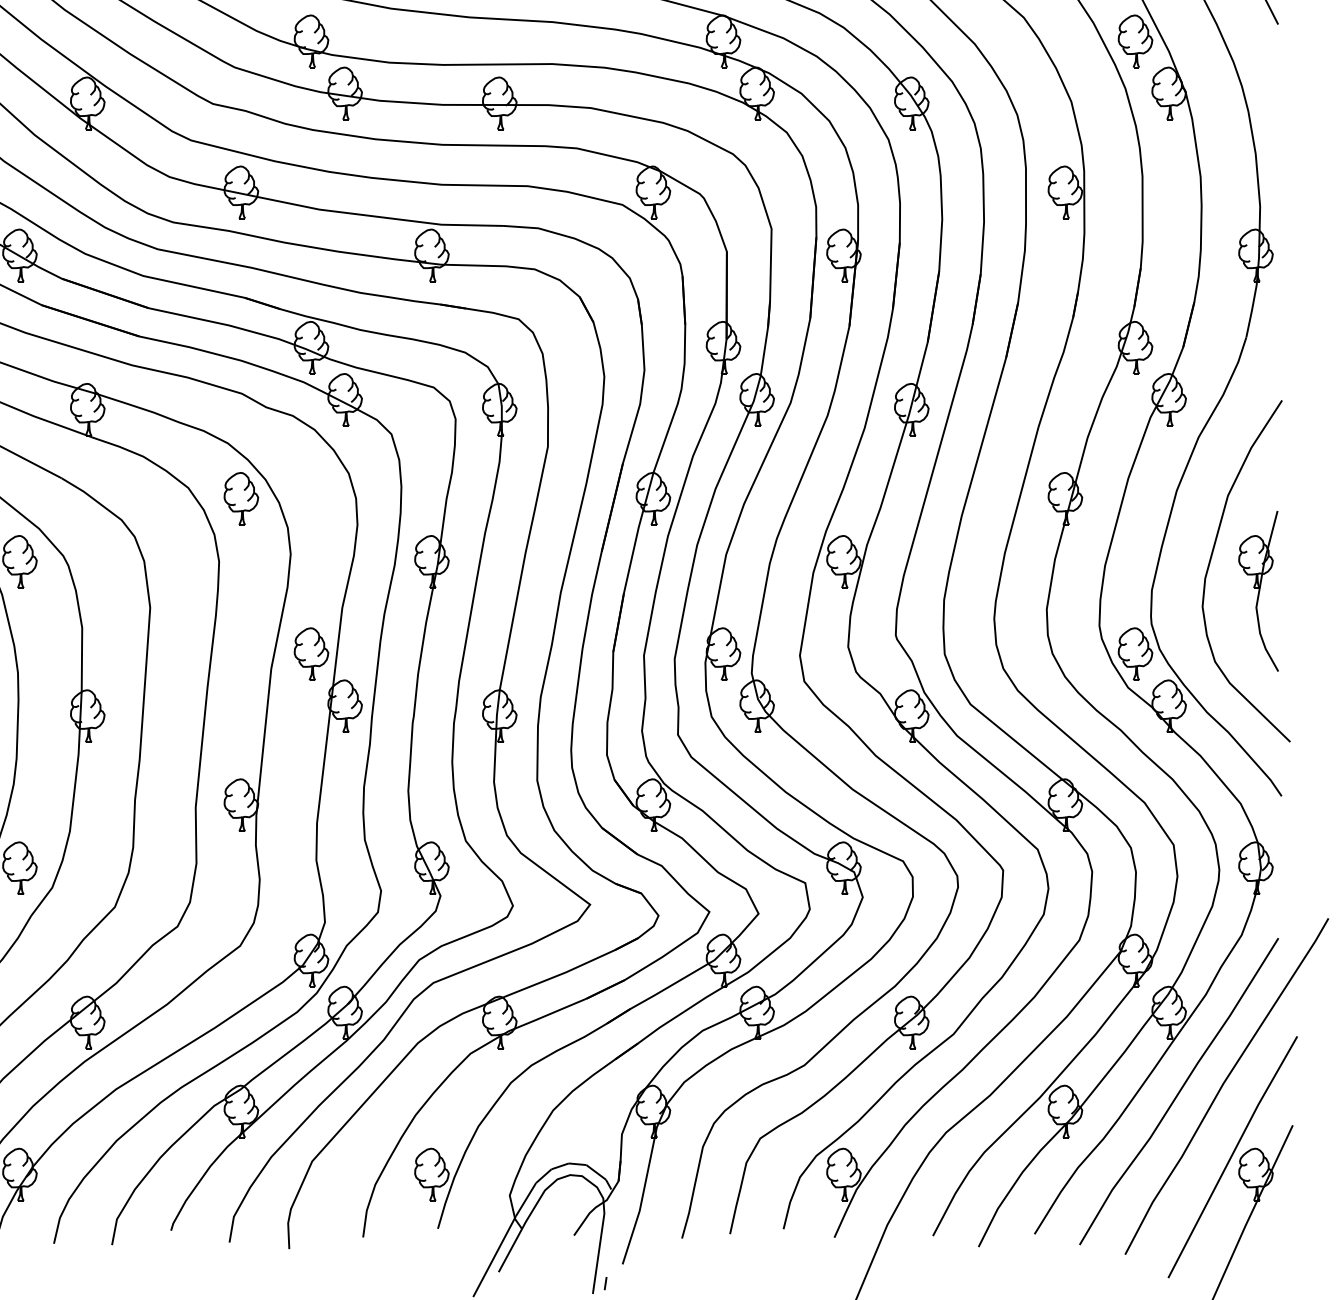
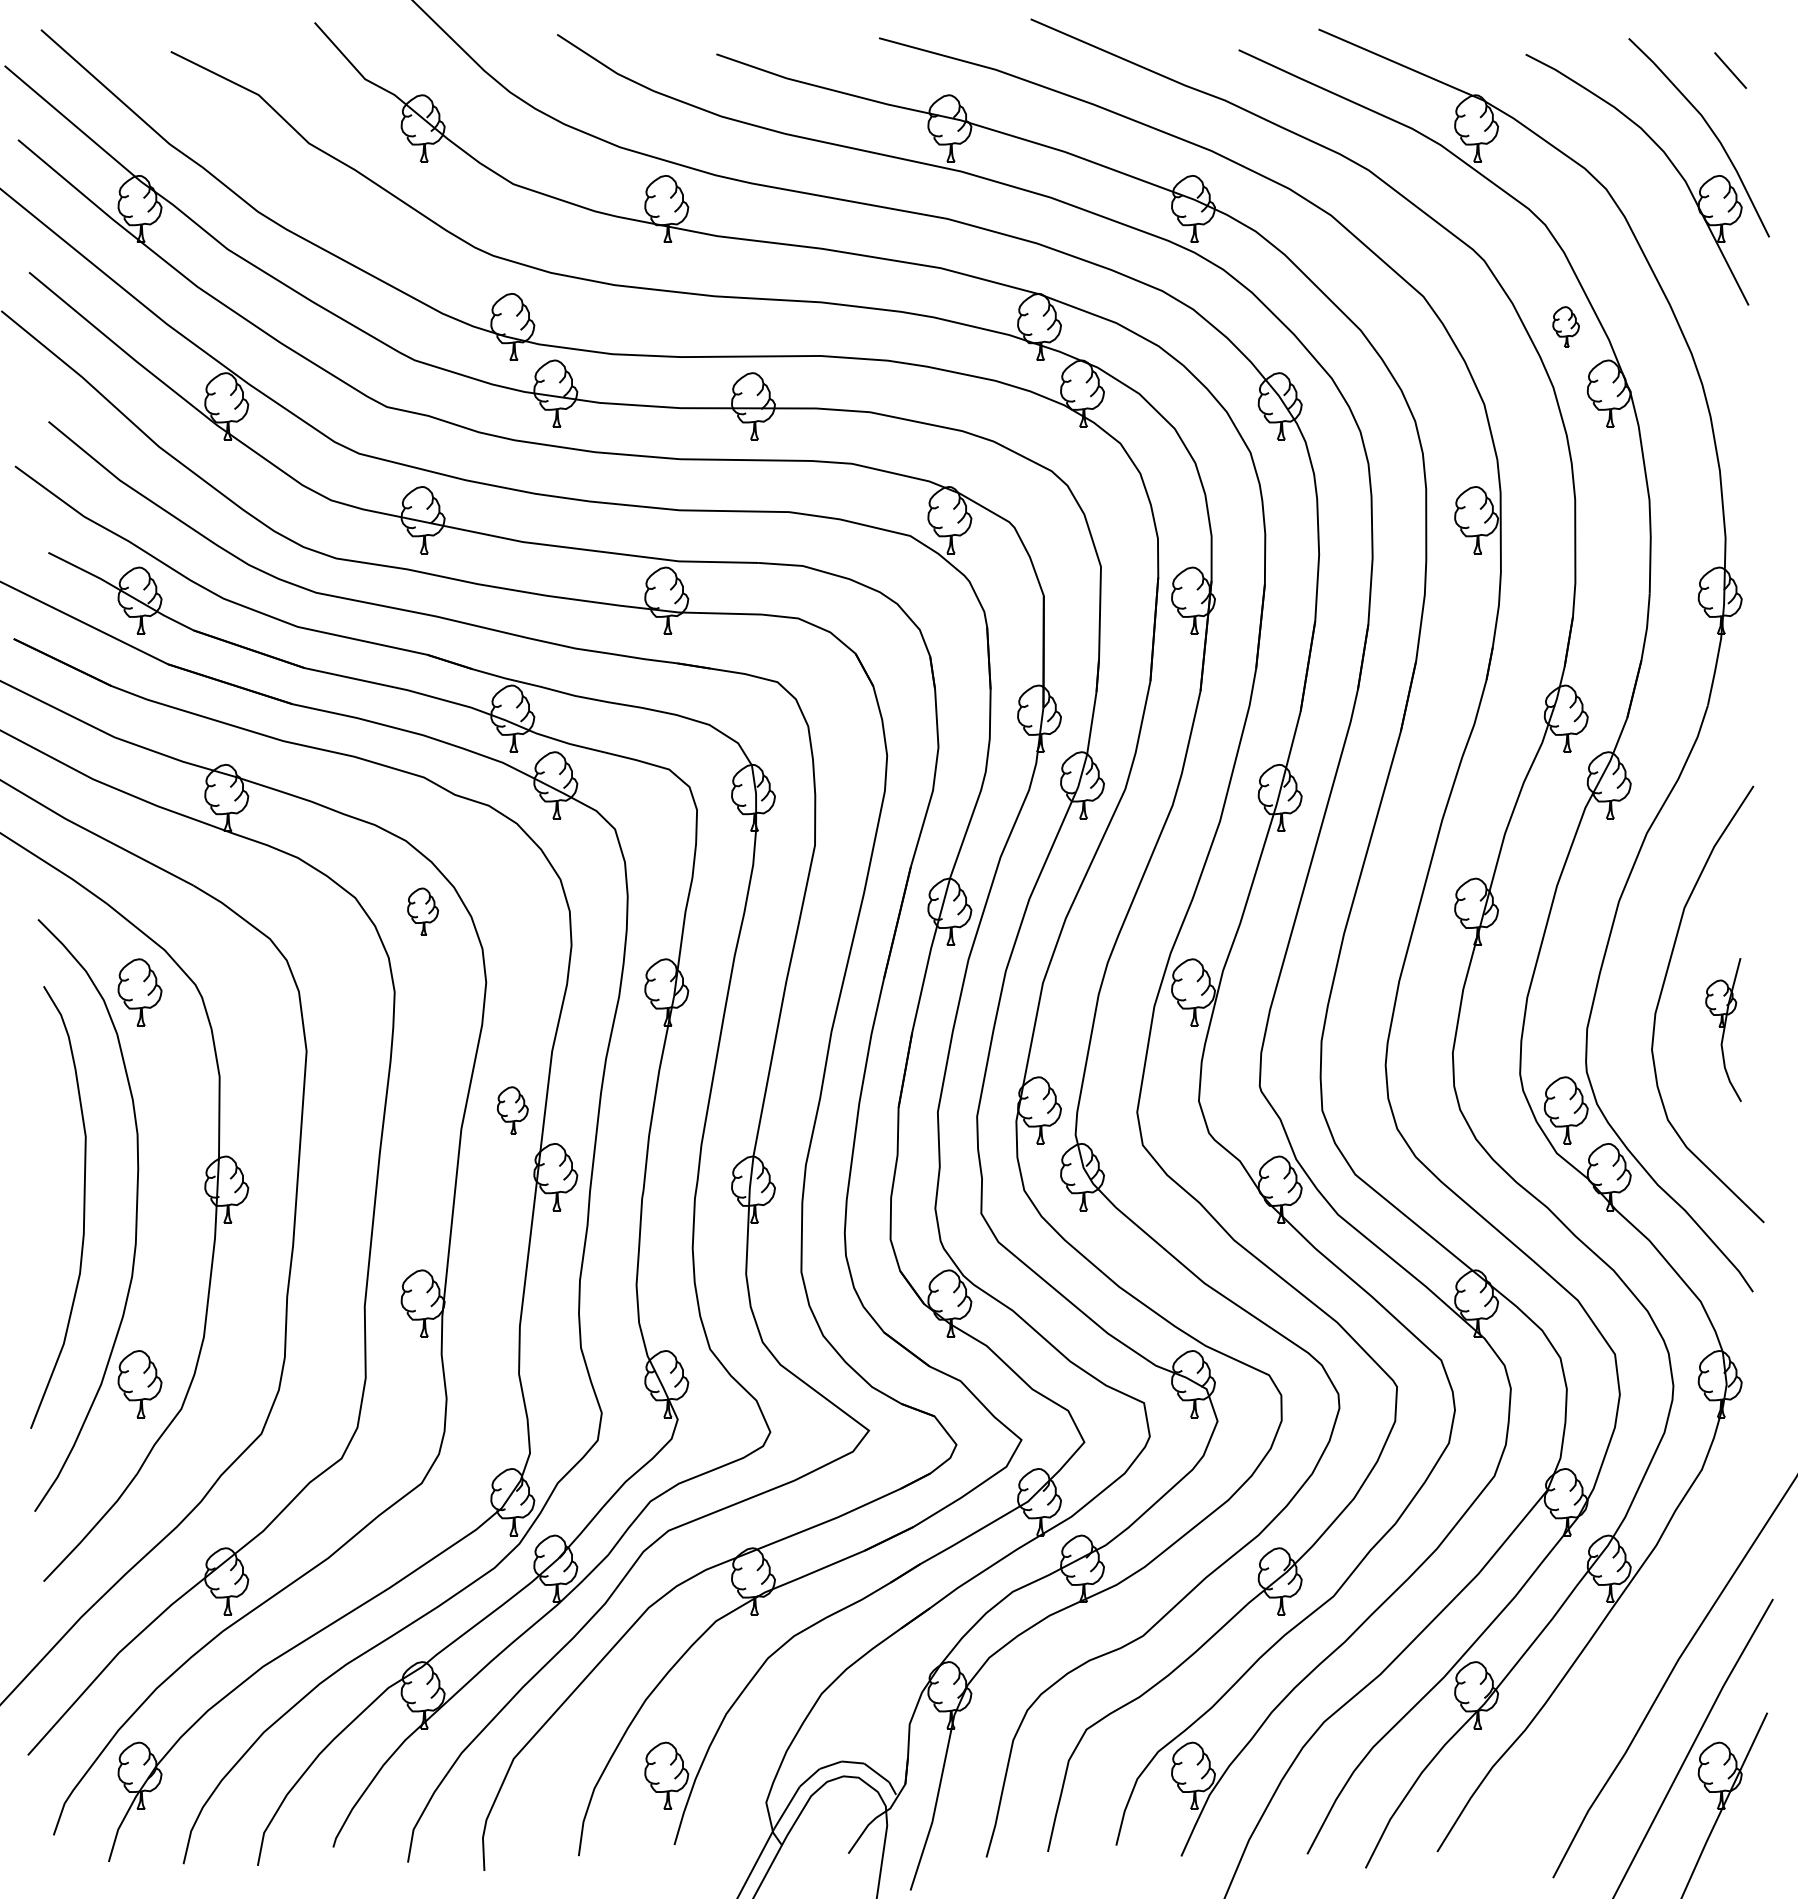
part: (1134, 41) -> (1565, 326), size x0.6
part: (240, 498) -> (422, 911), size x0.7
part: (1258, 590) -> (1723, 1029), size x0.7
part: (311, 654) -> (512, 1110), size x0.7
curve: (1178, 1091) -> (1621, 1669), removed

